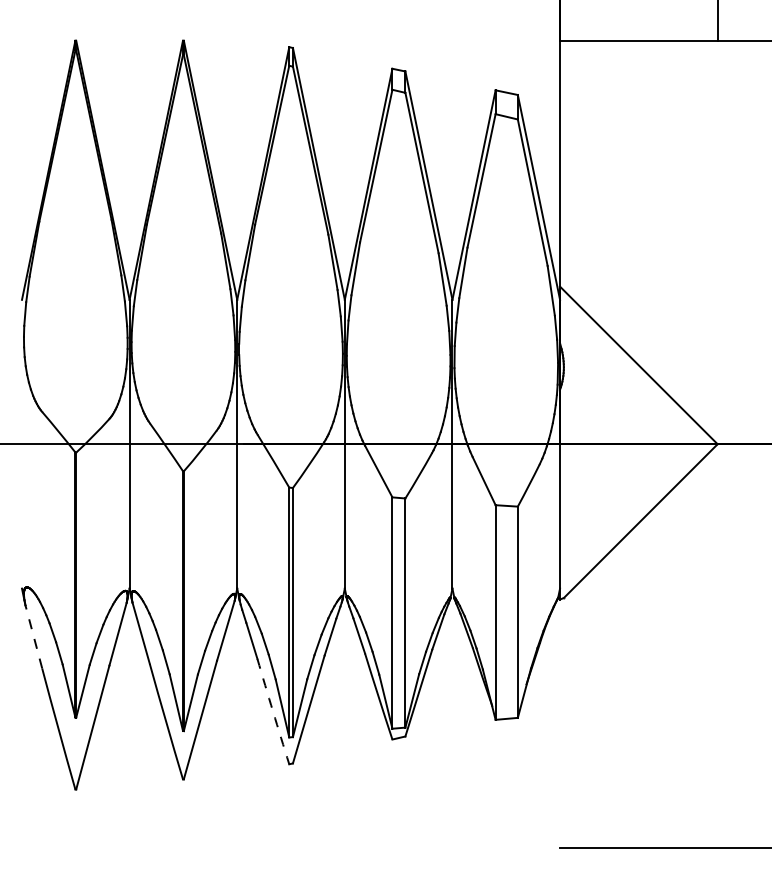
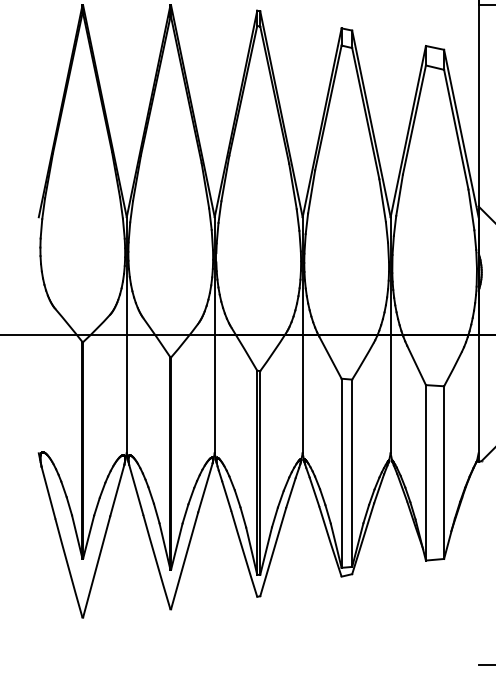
line: (33, 636) -> (48, 492), dashed -> solid
arc: (273, 711) -> (244, 553), dashed -> solid

